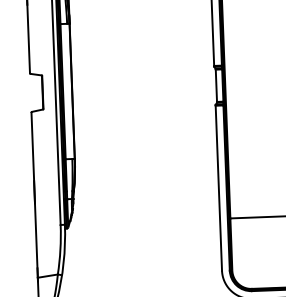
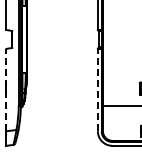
line: (218, 188) -> (97, 90), solid -> dashed
line: (34, 195) -> (6, 90), solid -> dashed

